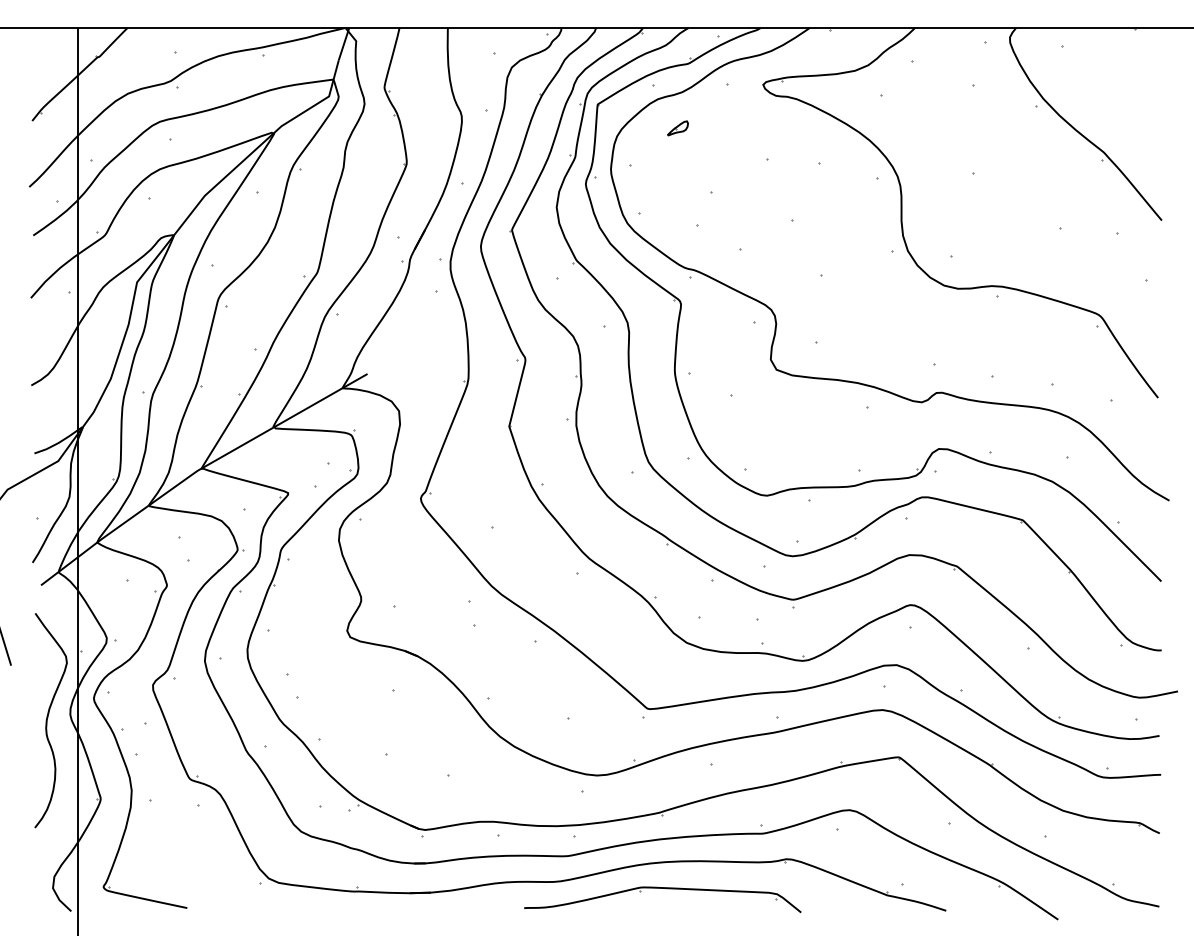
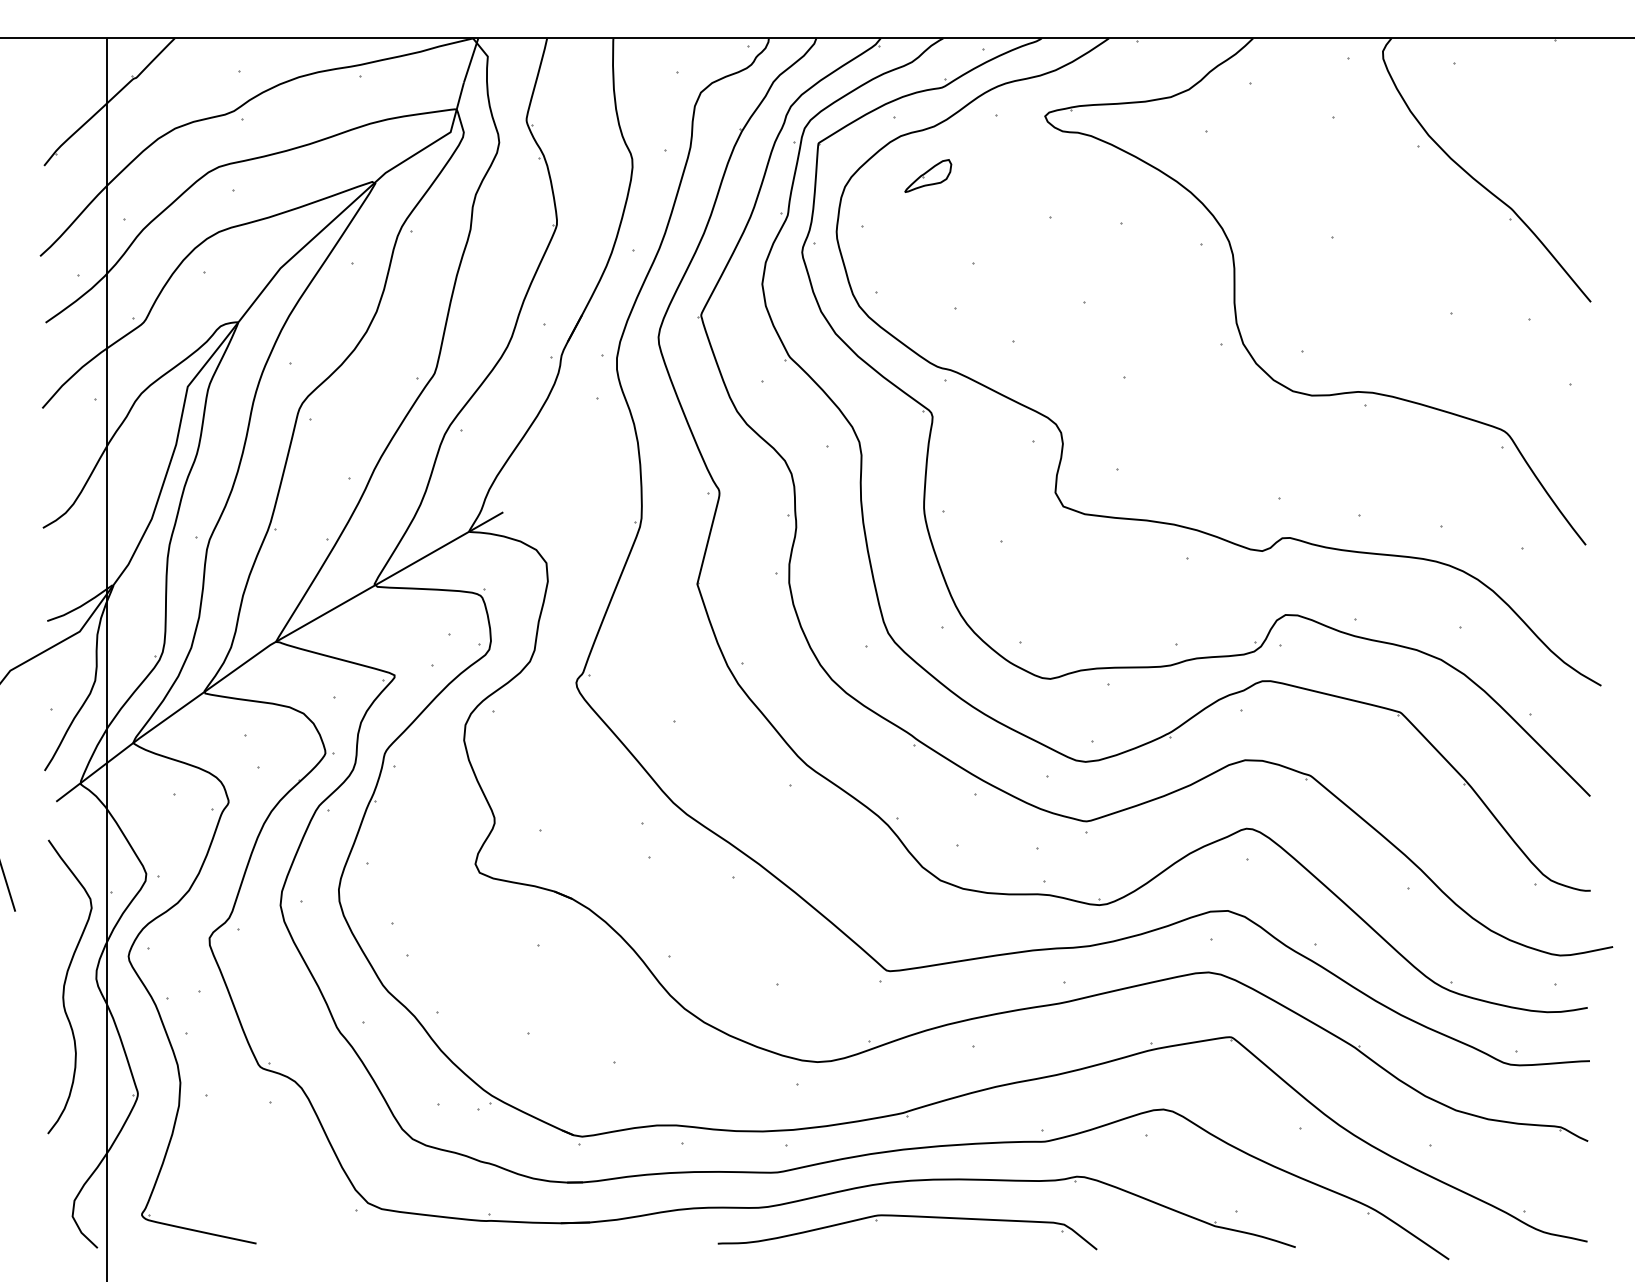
part: (678, 128) -> (928, 175), size x1.67

